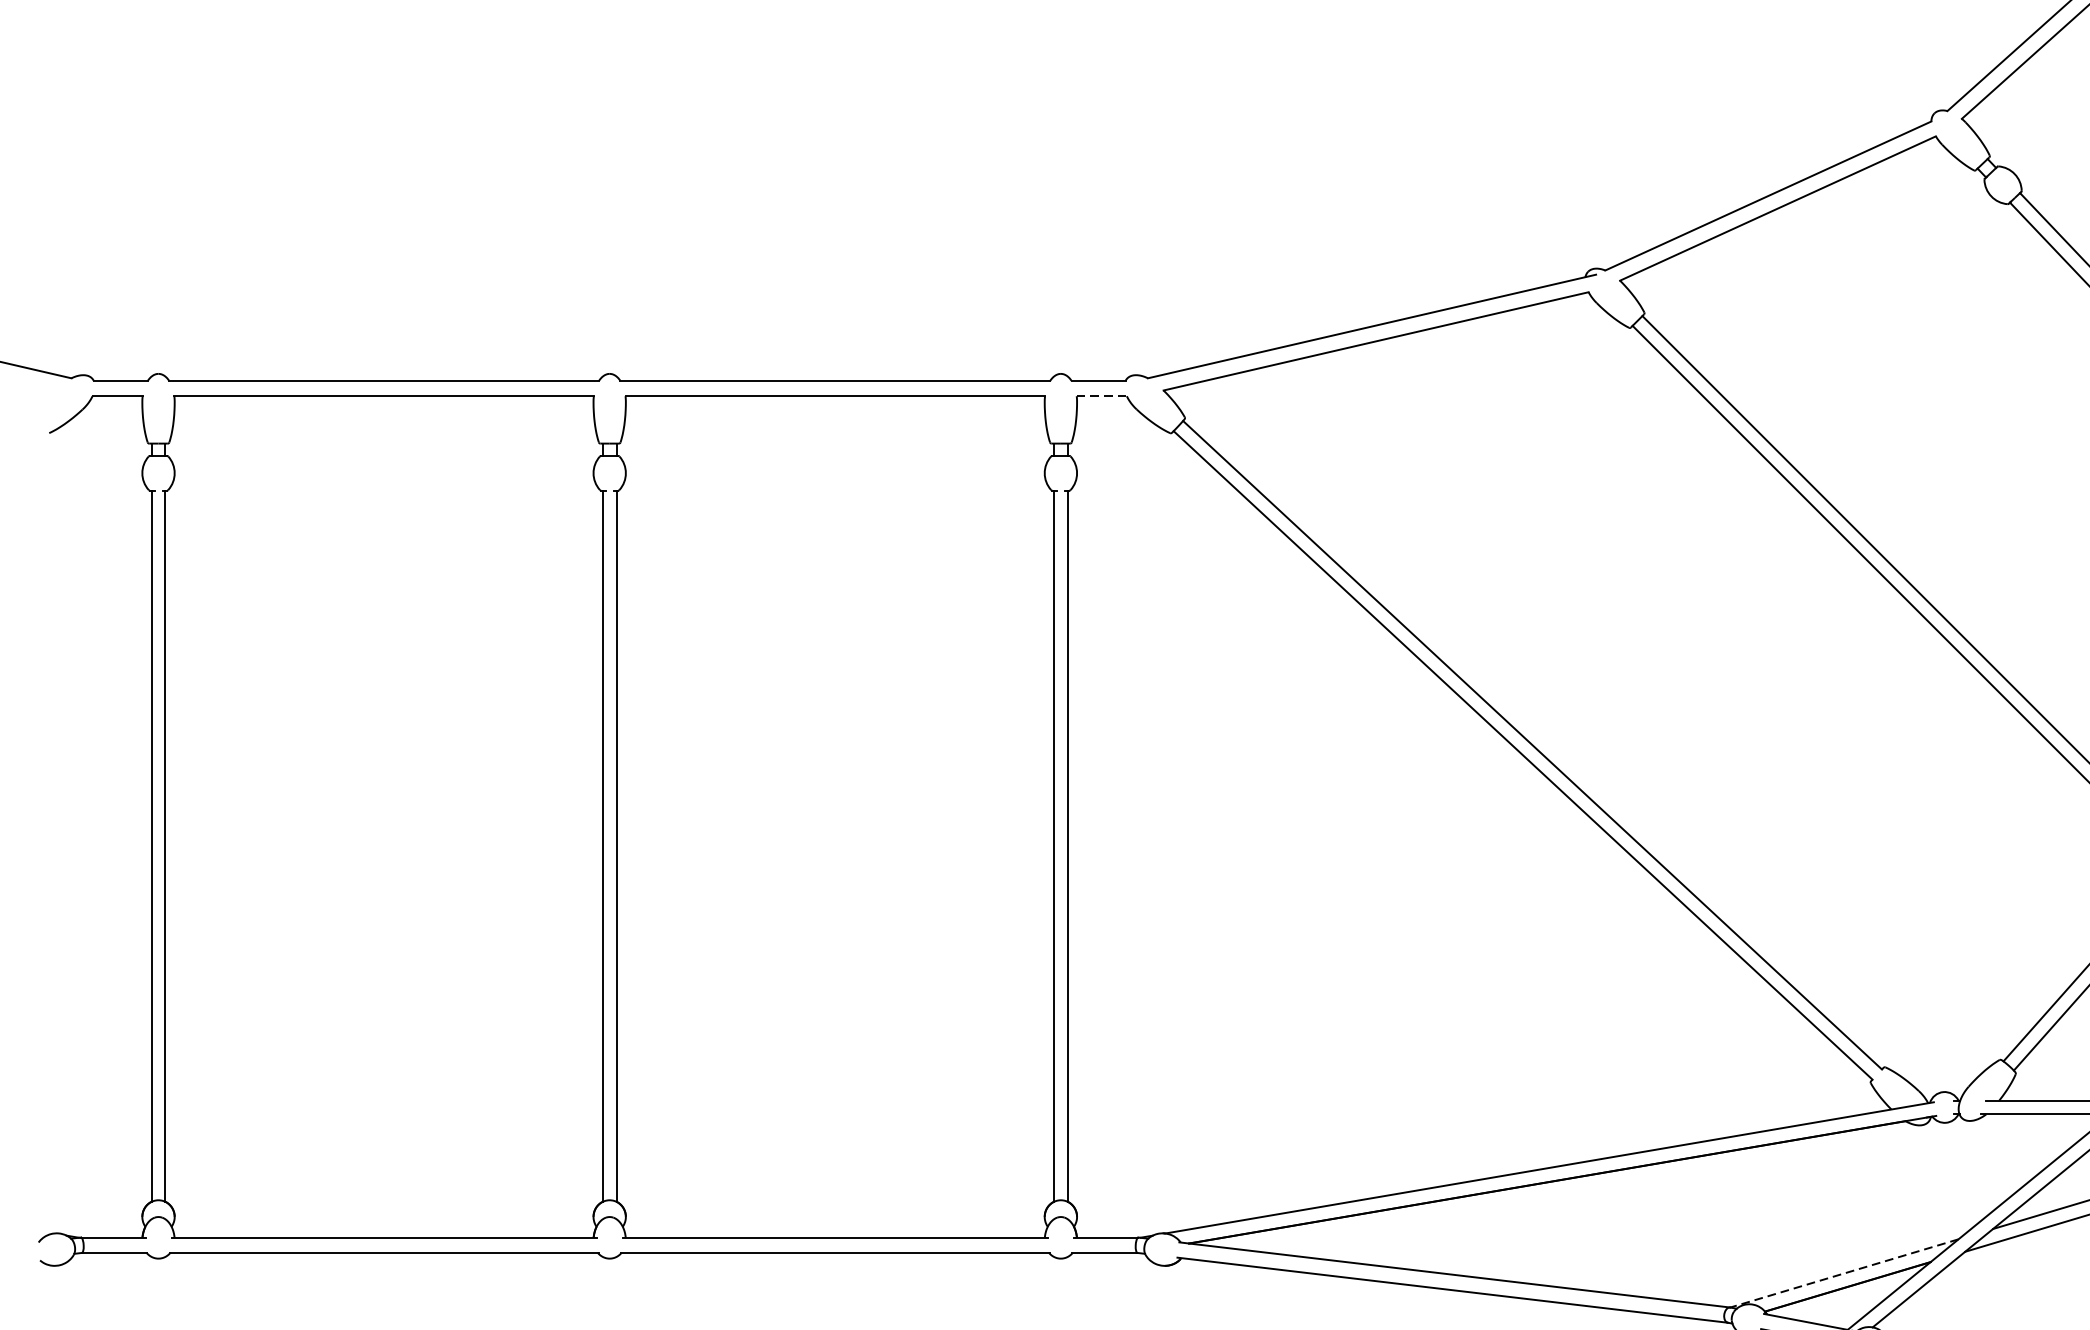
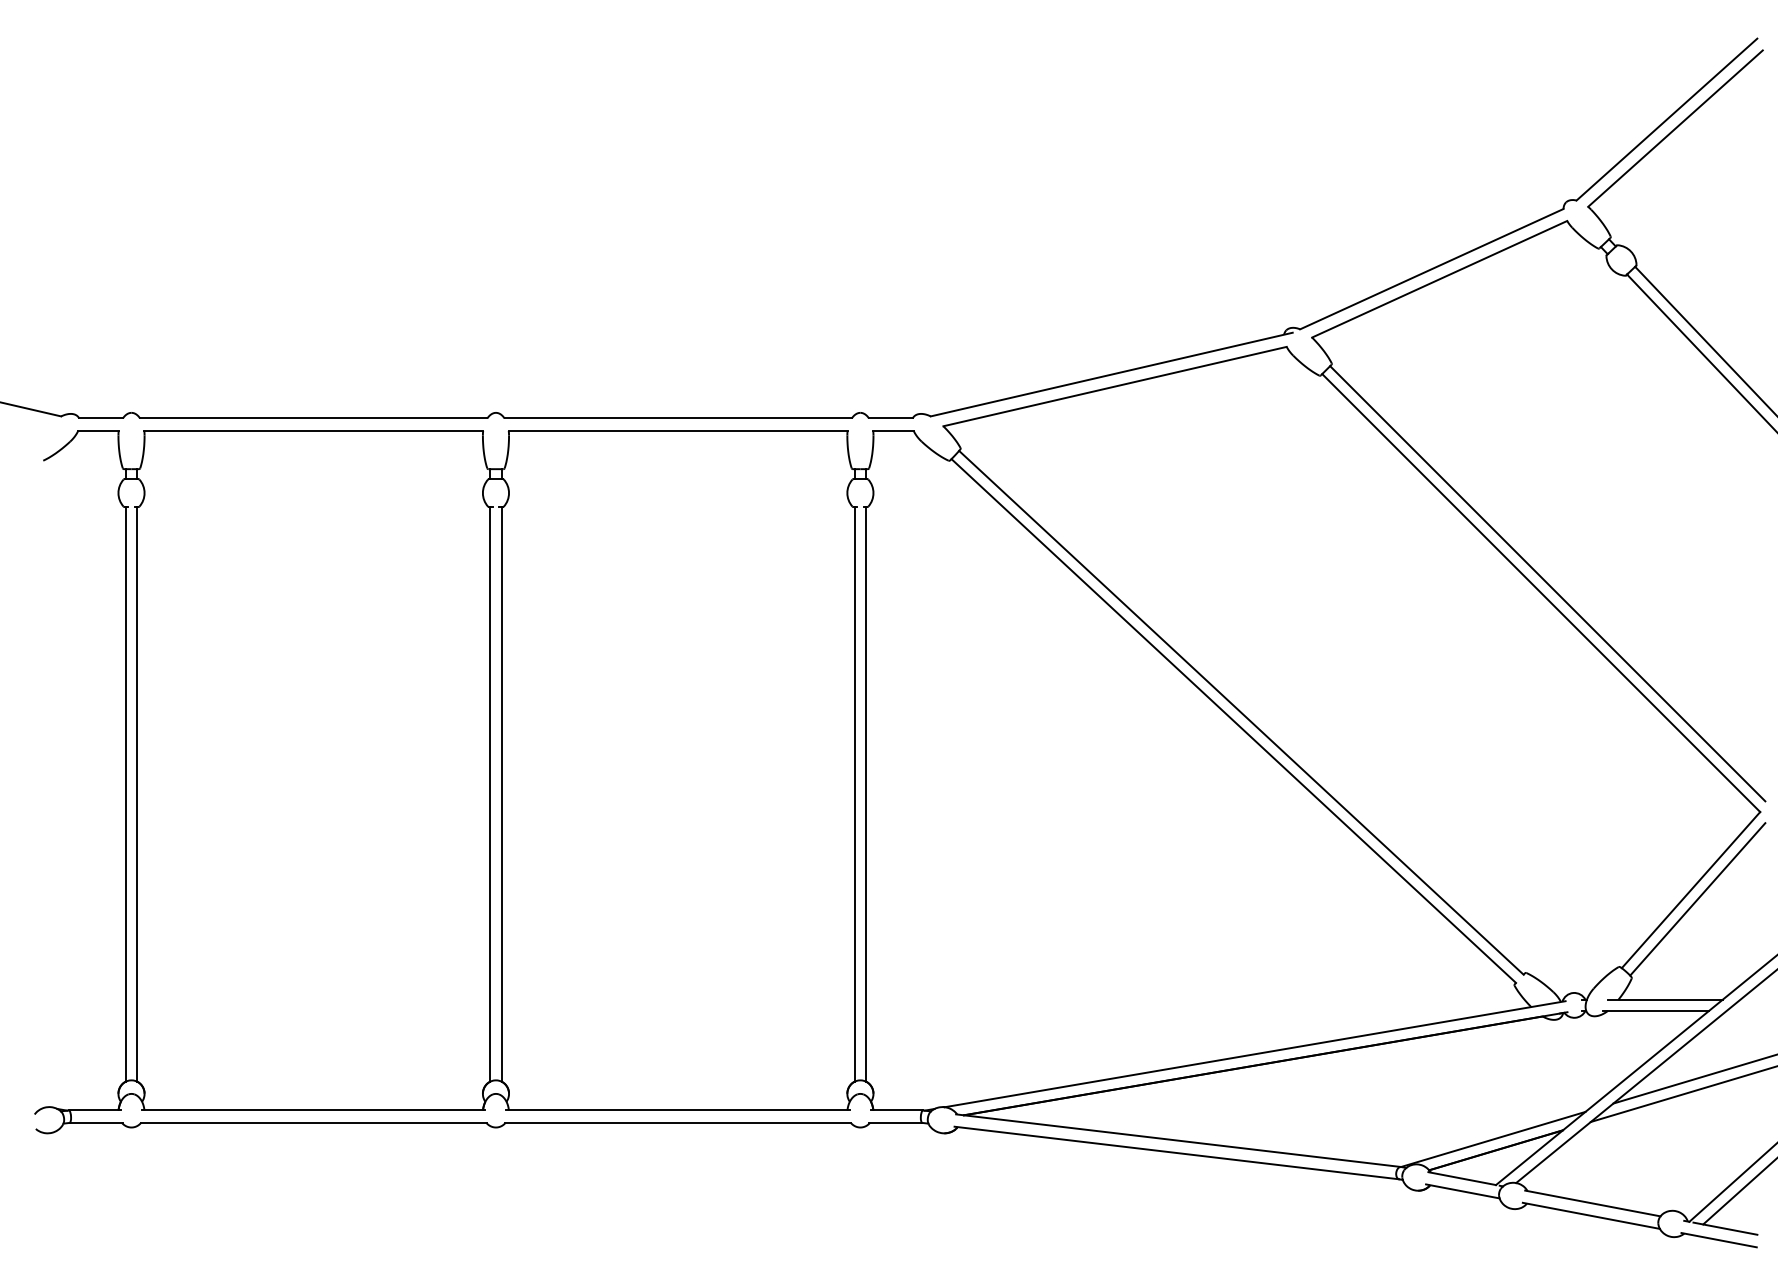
line: (1101, 395) -> (893, 430), dashed -> solid
line: (1843, 1273) -> (1492, 1139), dashed -> solid

